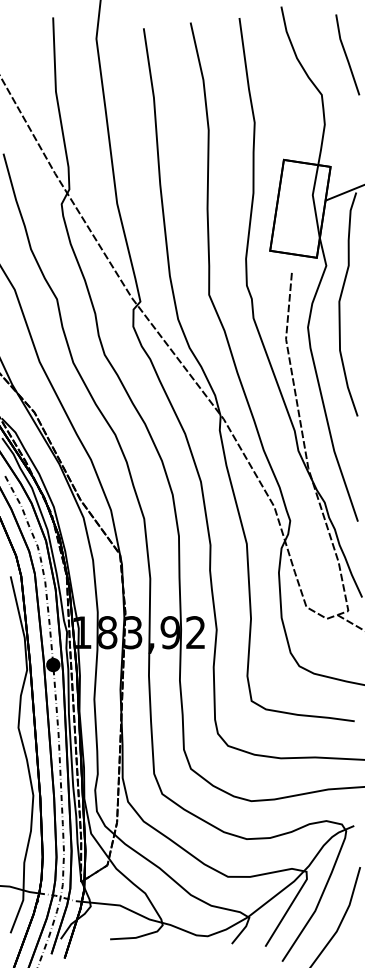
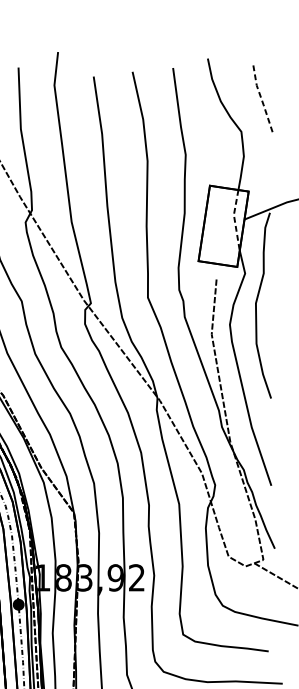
line: (345, 55) -> (261, 99), solid -> dashed
line: (313, 201) -> (234, 220), solid -> dashed

